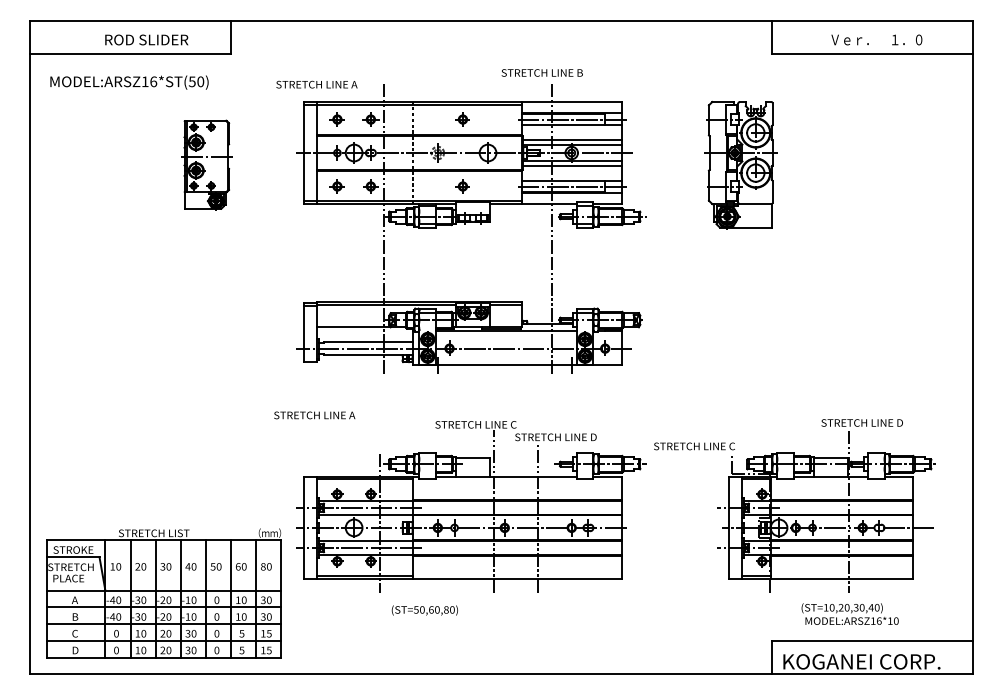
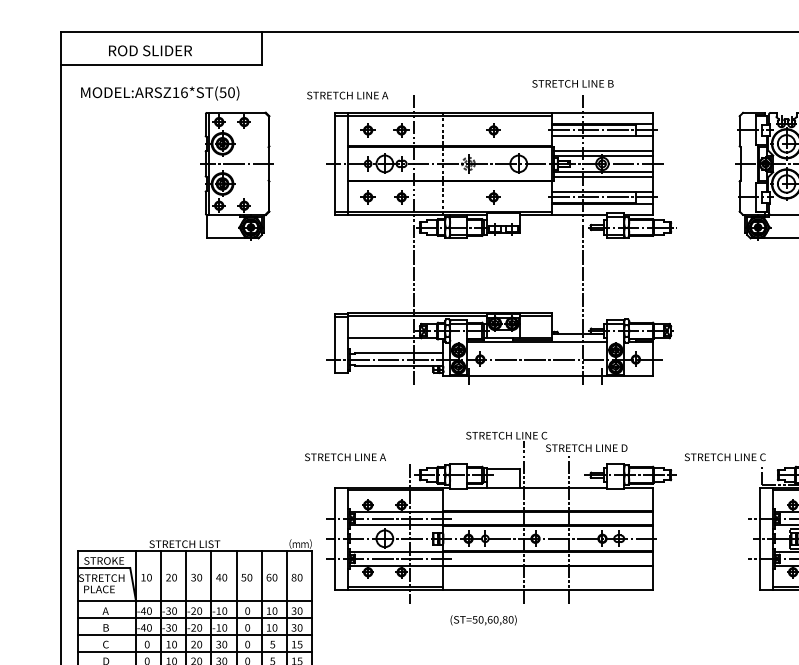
text: (146, 39) -> (150, 50), moved
part: (206, 164) -> (237, 175), size x1.43
text: (314, 415) -> (345, 457), moved
text: (424, 610) -> (483, 620), moved

